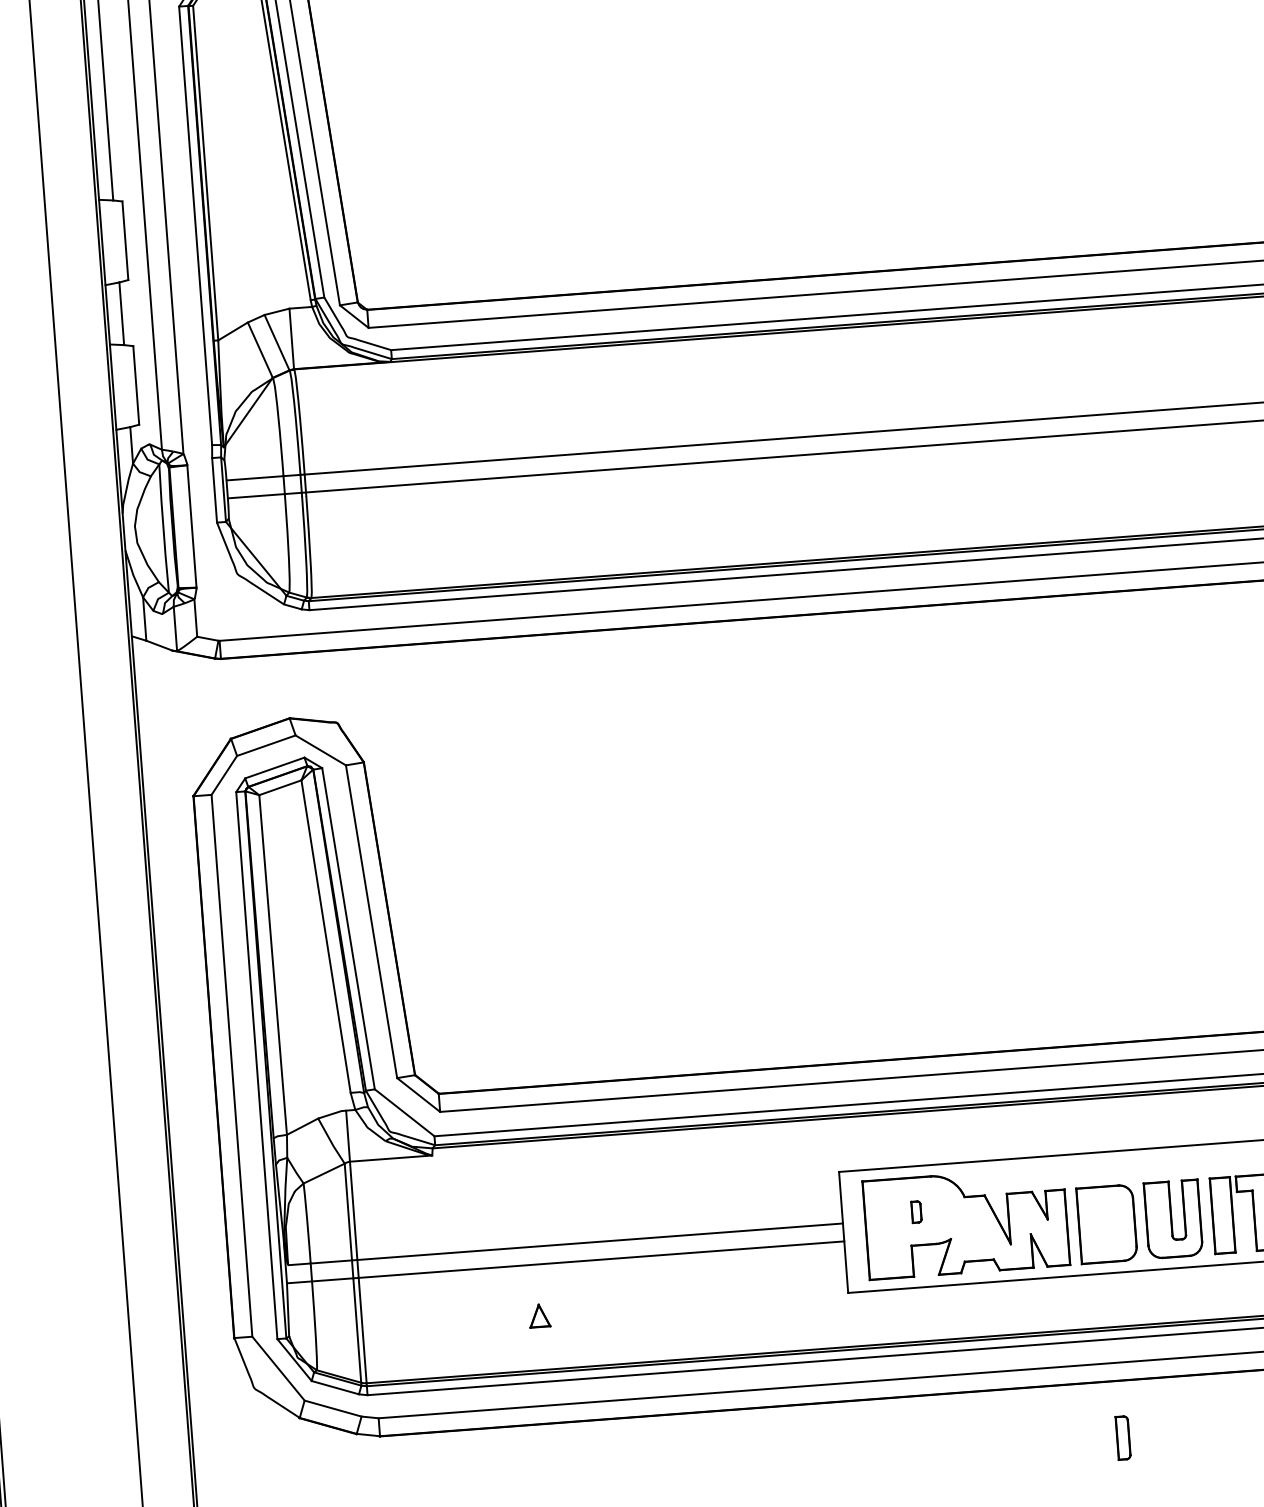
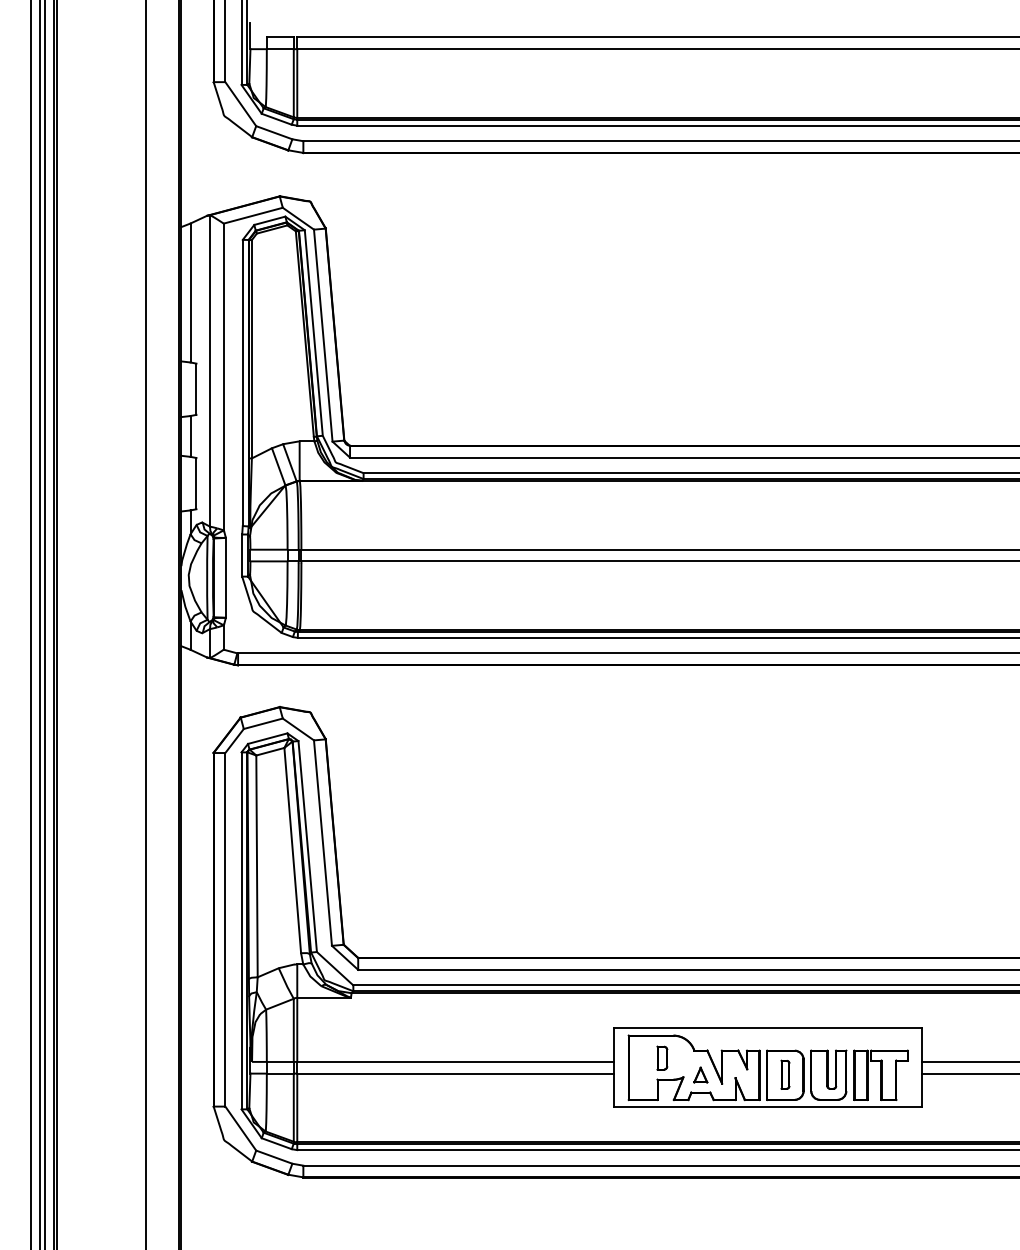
part: (916, 1211) -> (662, 1057), size x1.67
part: (539, 1315) -> (700, 1074), moved
part: (1123, 1437) -> (785, 1074), moved

